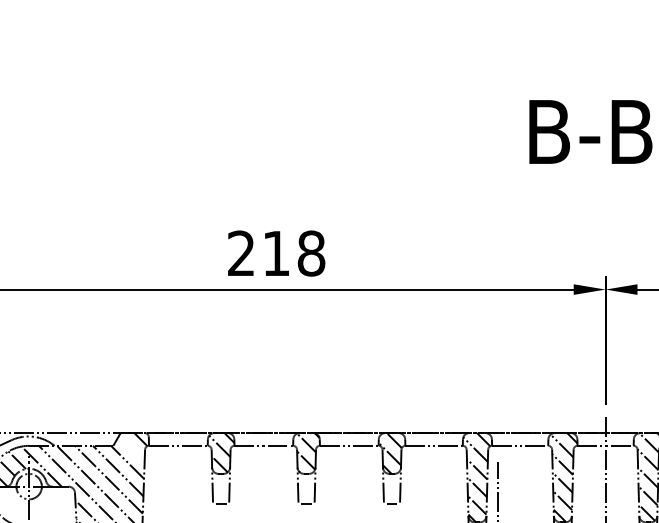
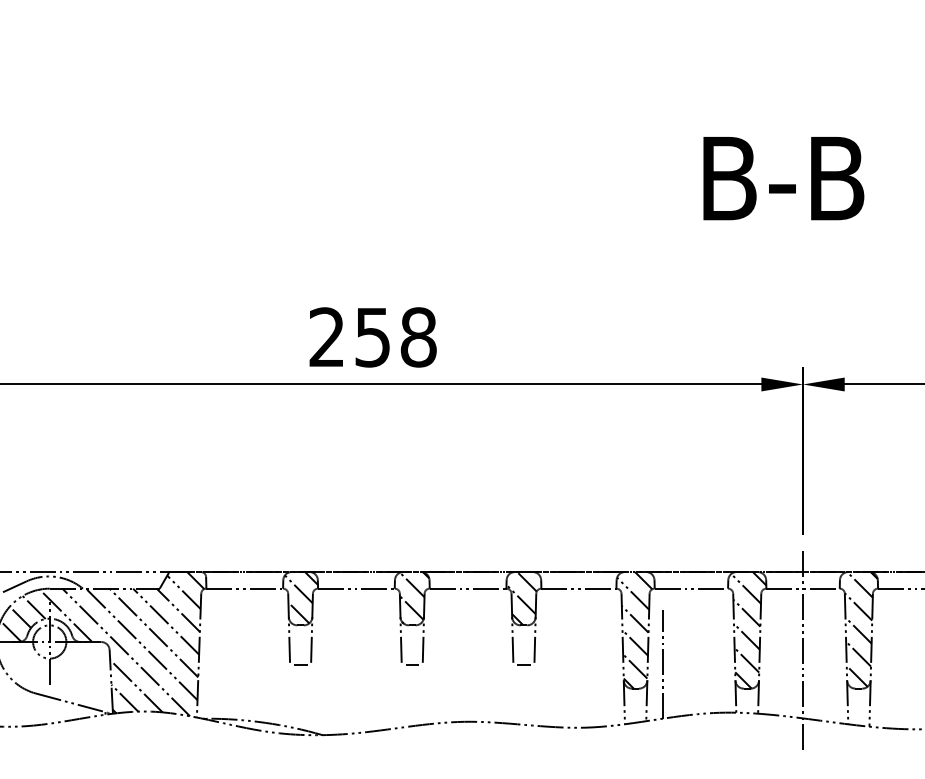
text: (276, 253) -> (372, 337), 218 -> 258
line: (131, 448) -> (183, 592), added

